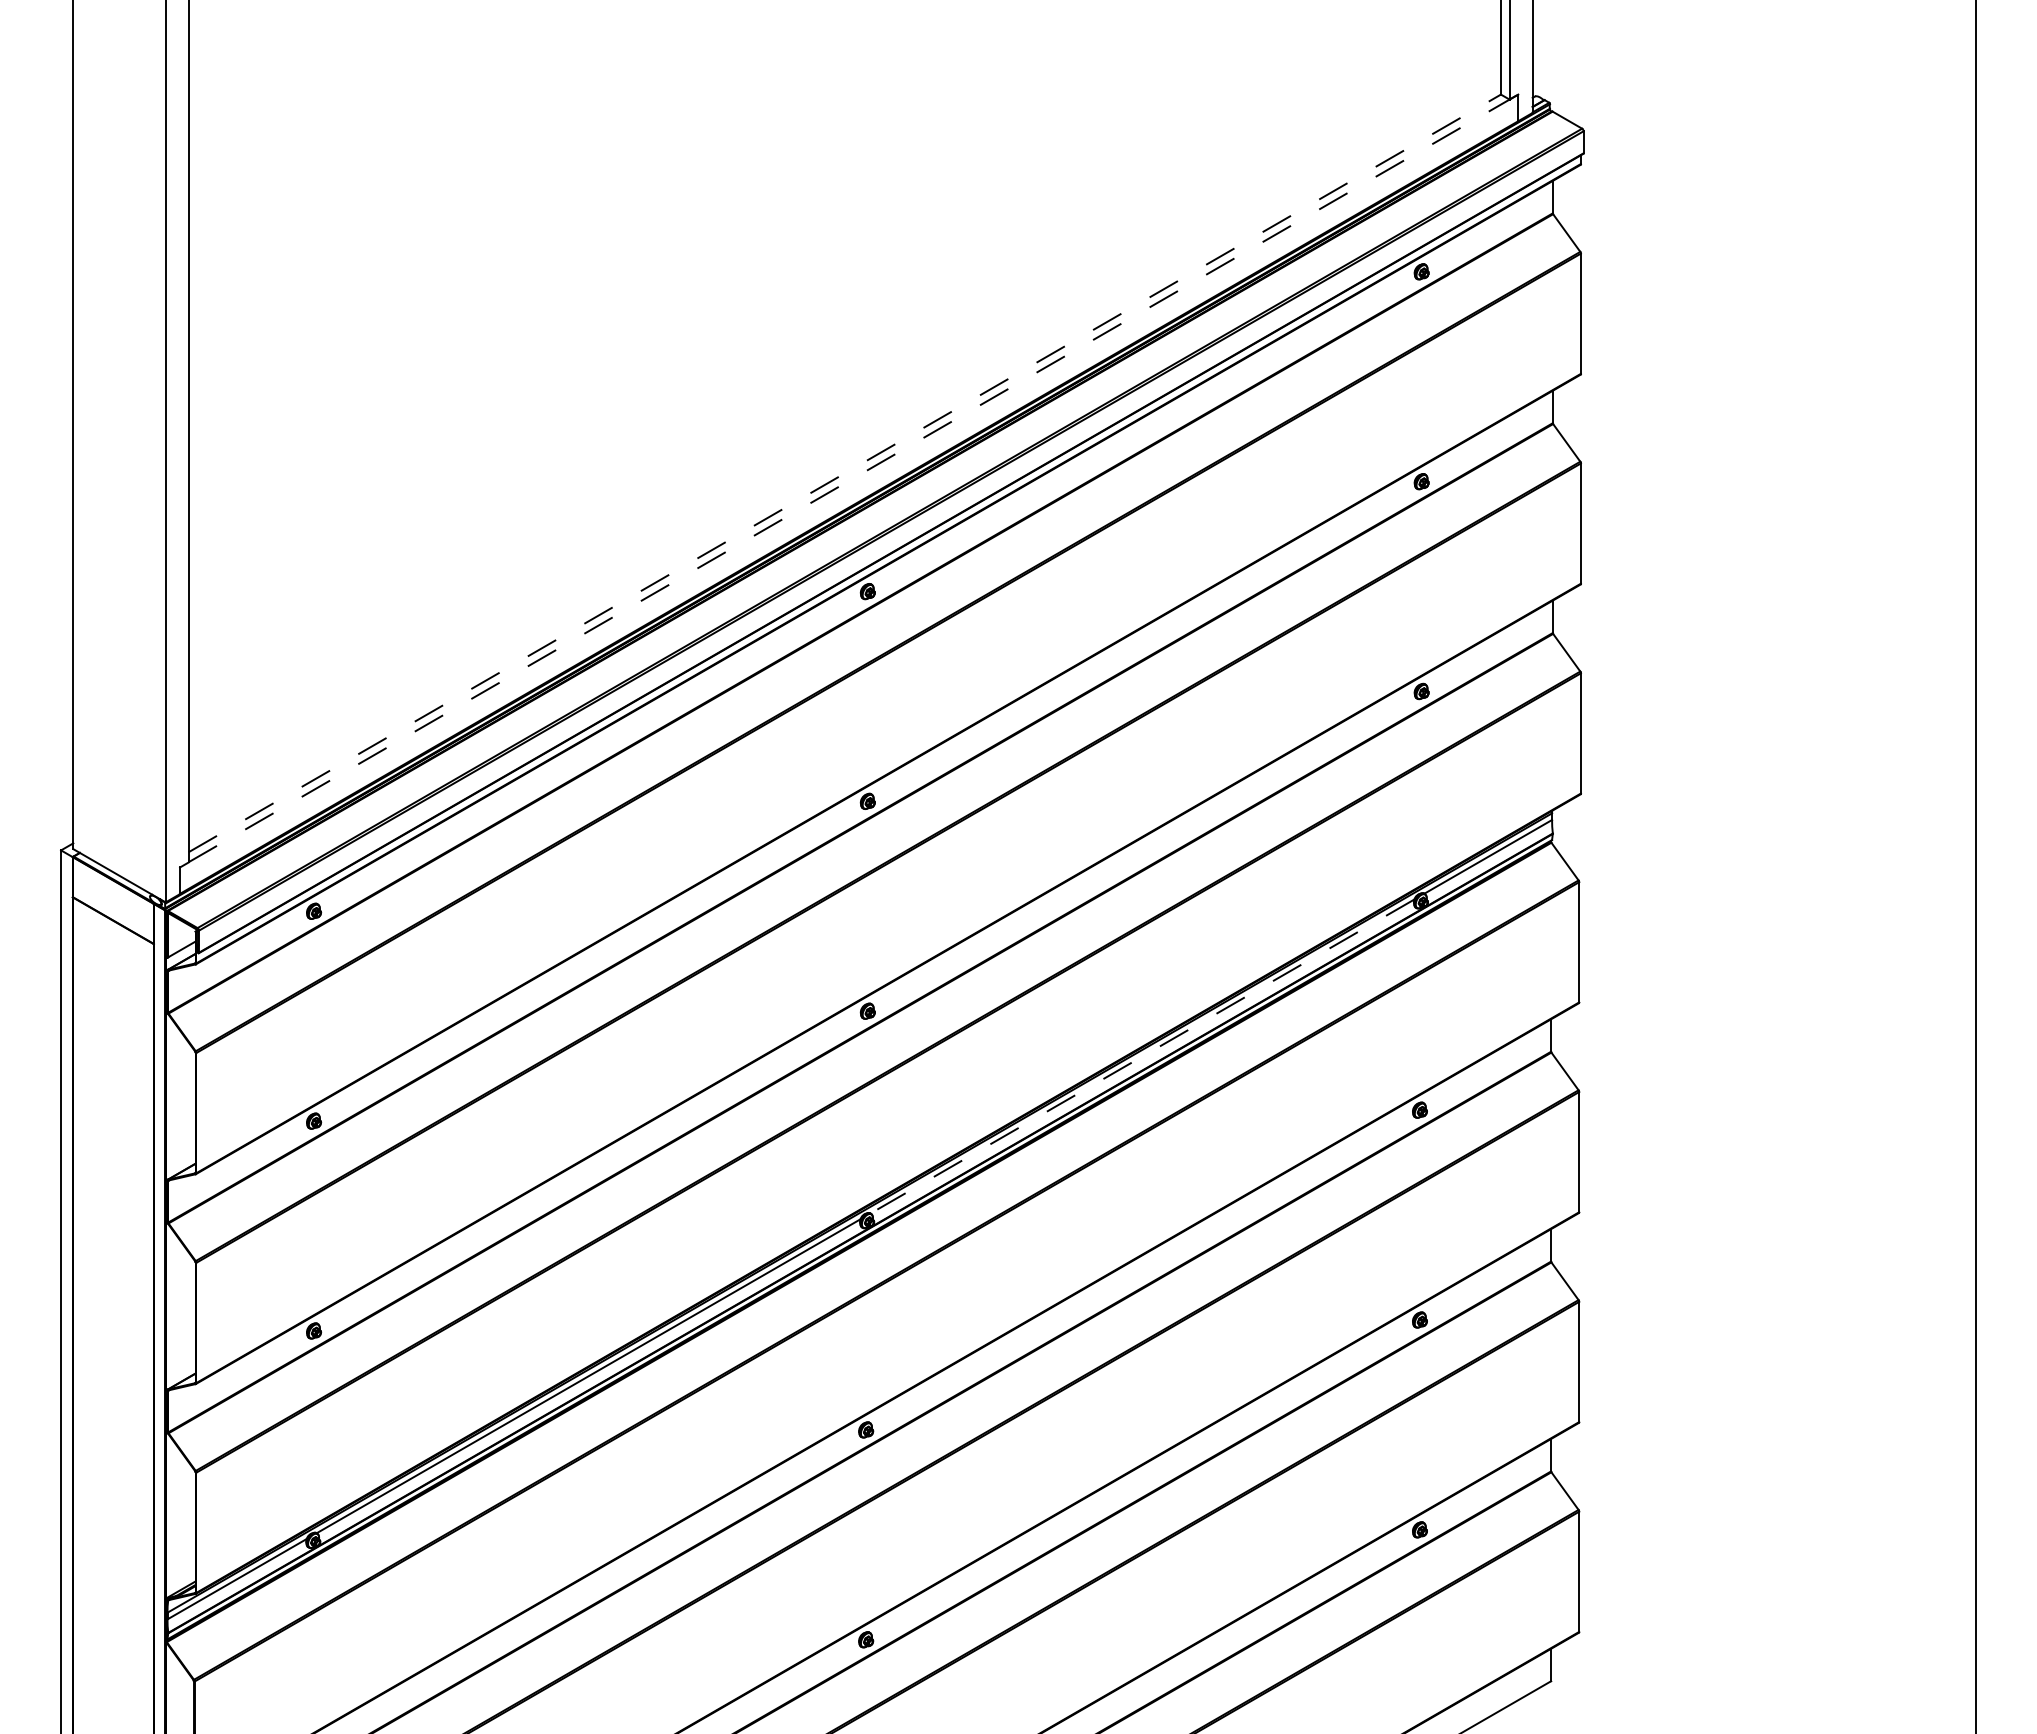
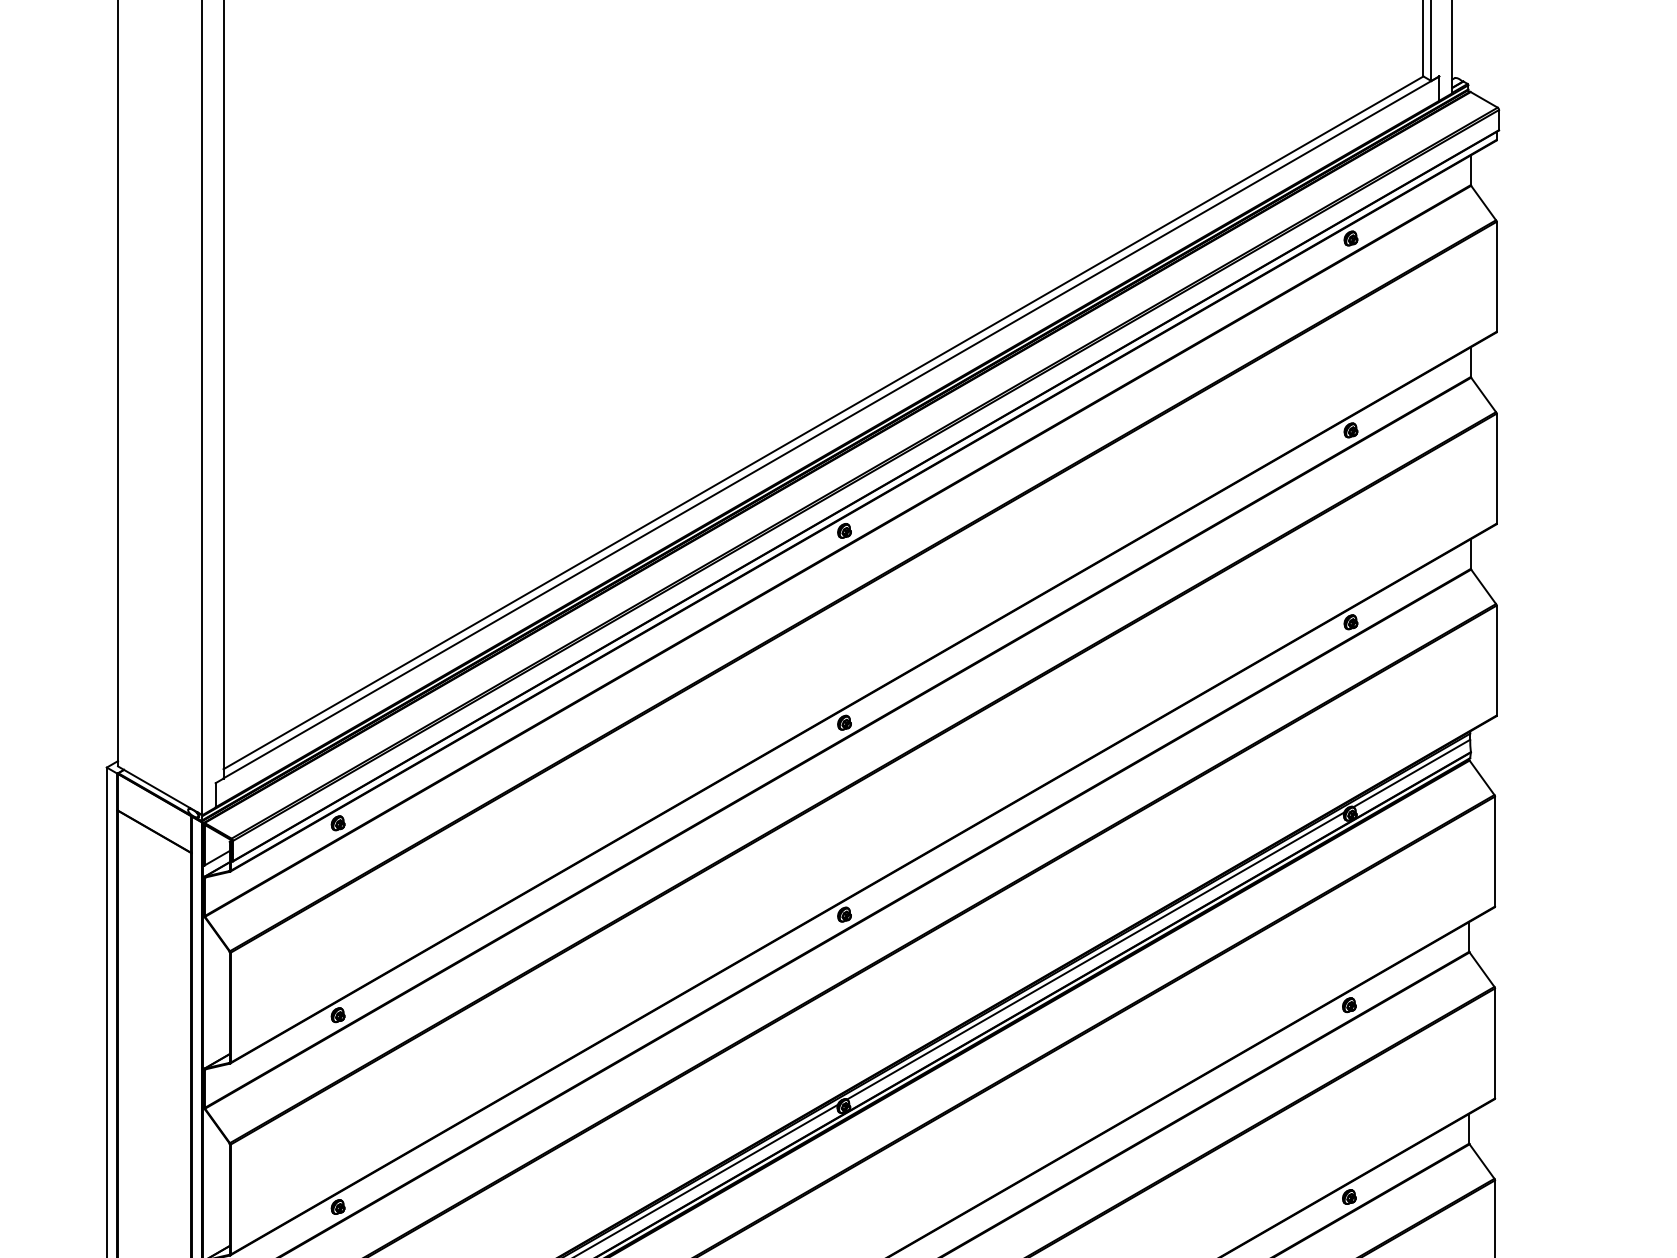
line: (844, 473) -> (823, 422), dashed -> solid
line: (853, 478) -> (831, 427), dashed -> solid
line: (1142, 1056) -> (1095, 956), dashed -> solid

